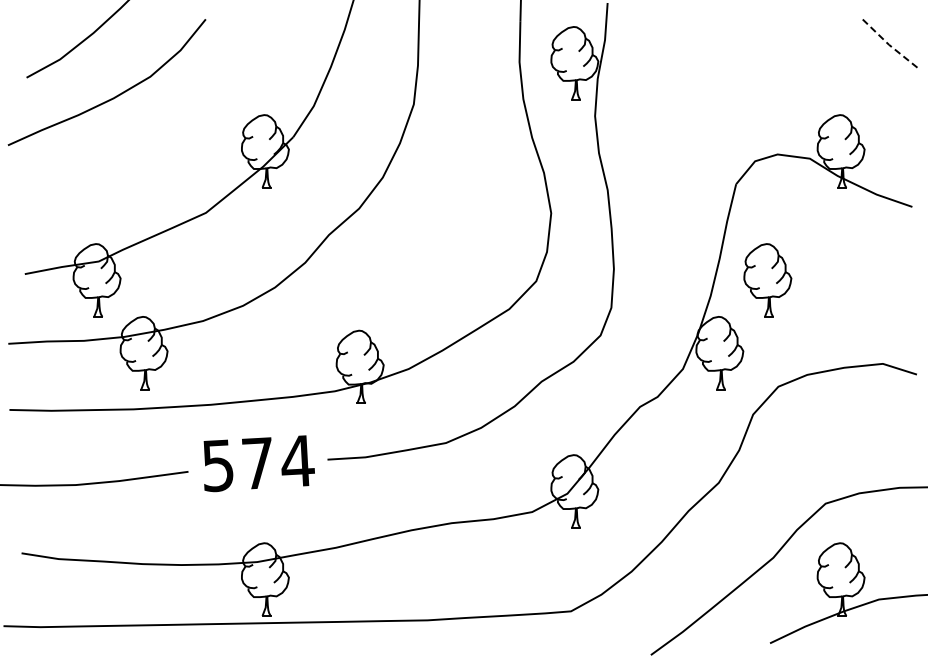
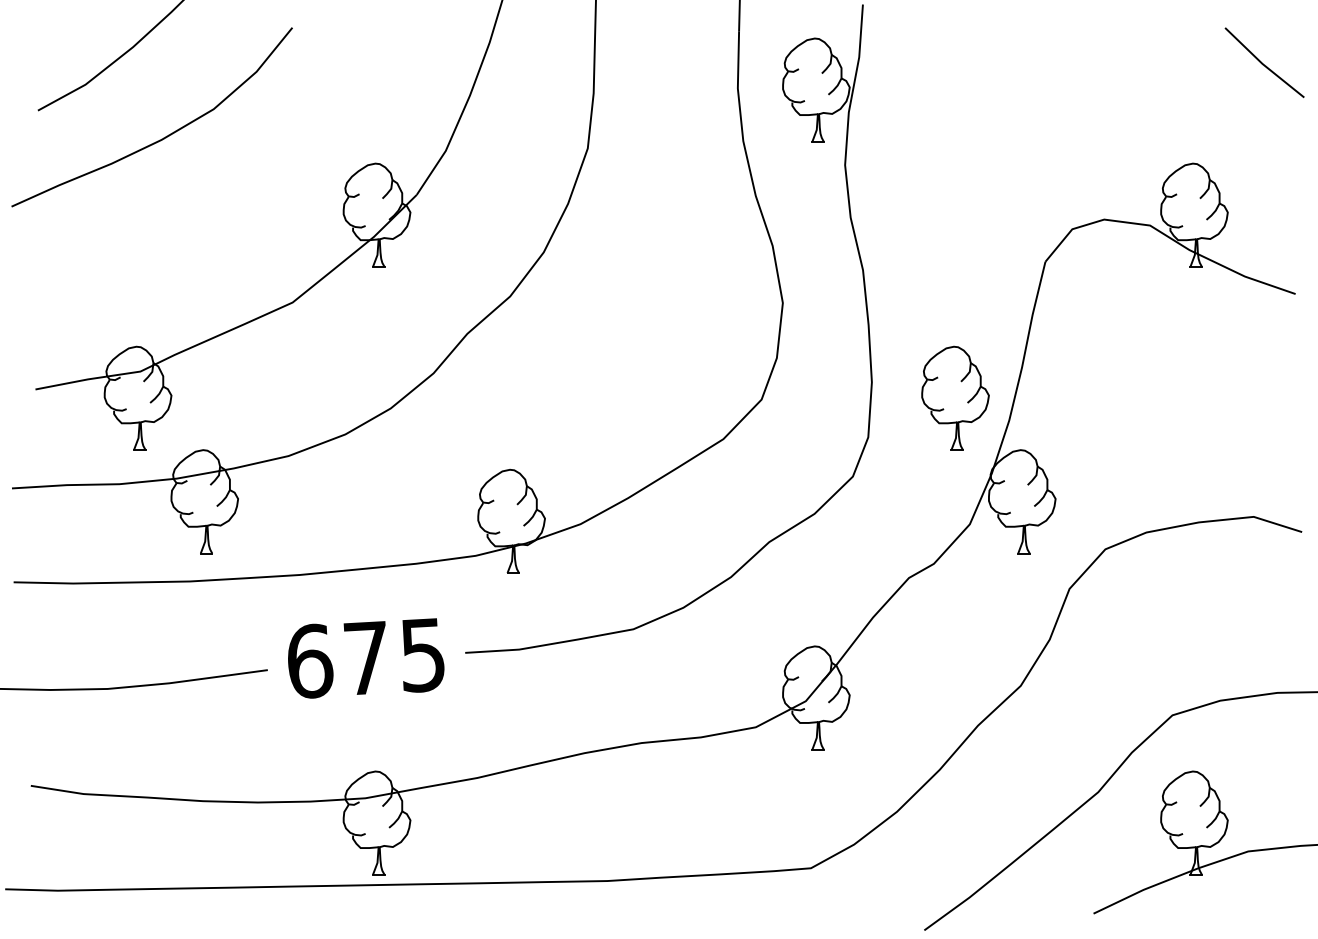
line: (889, 44) -> (1263, 63), dashed -> solid
part: (767, 280) -> (955, 398), moved
text: (258, 463) -> (367, 658), 574 -> 675

